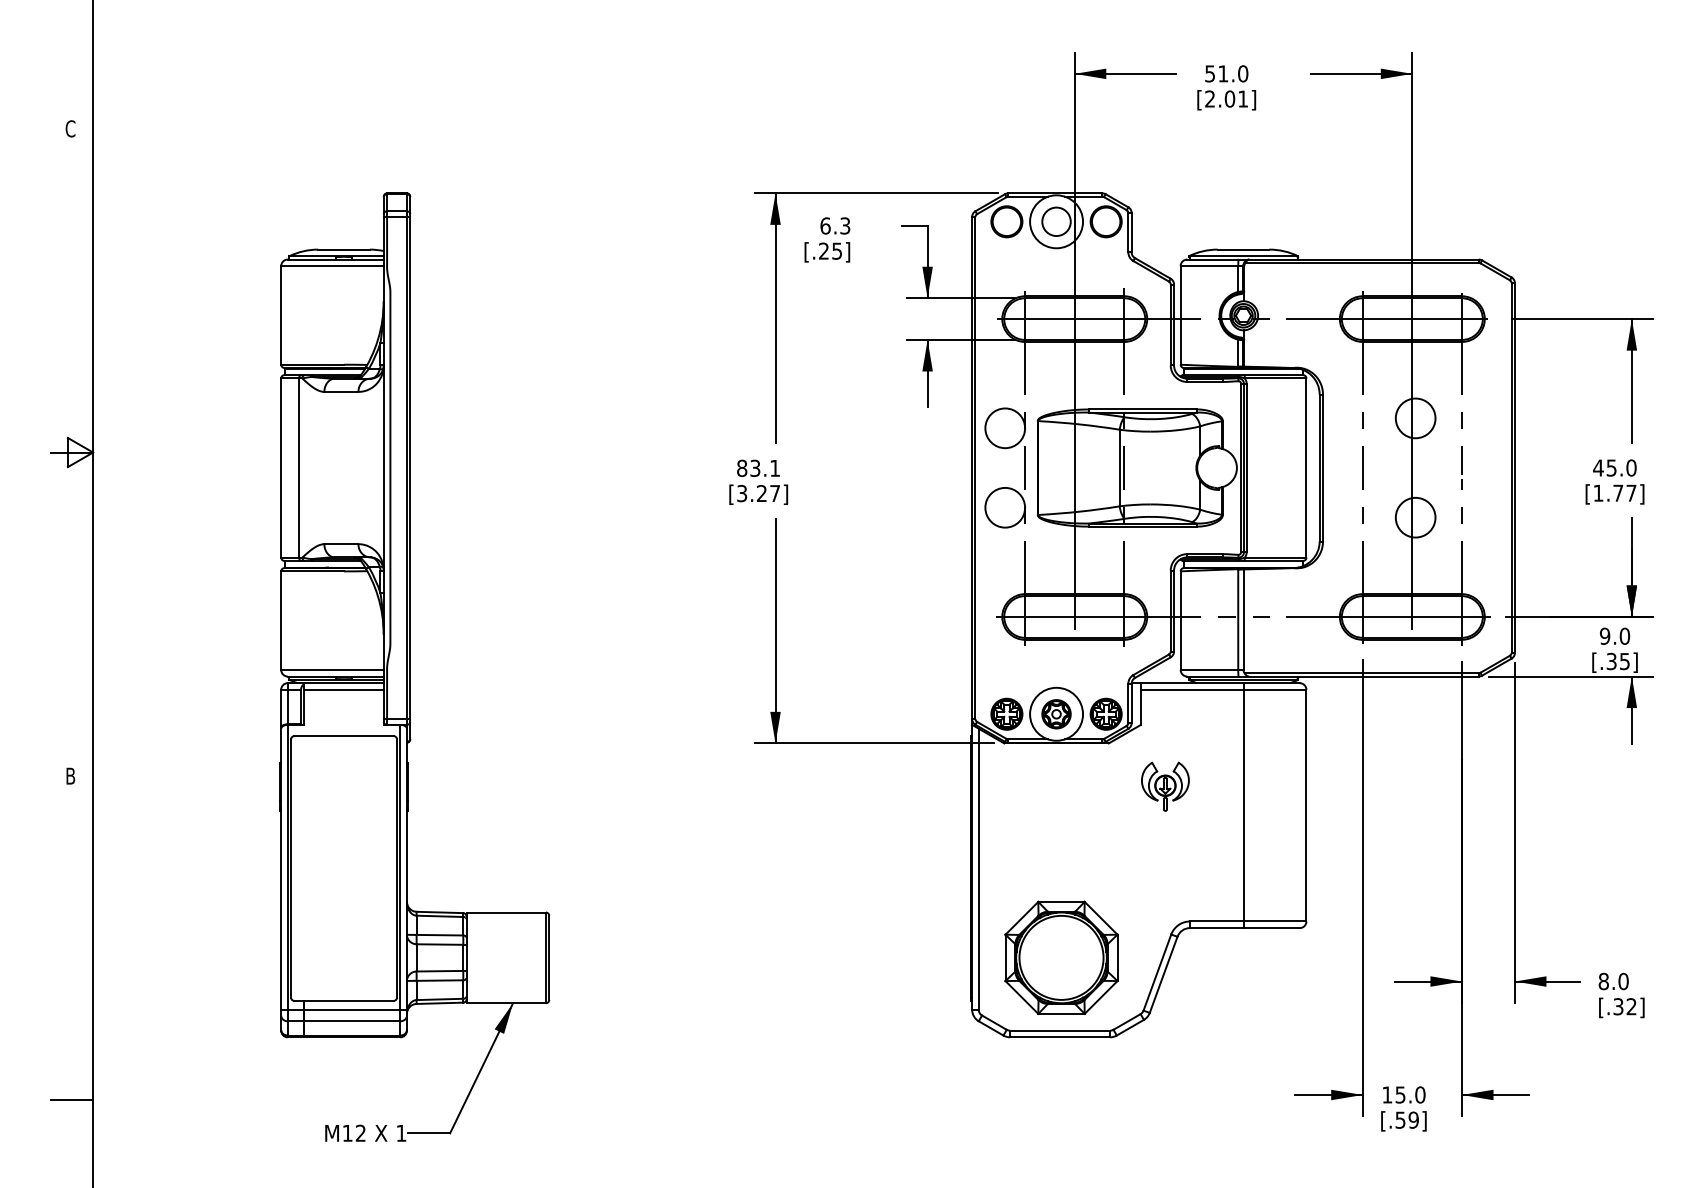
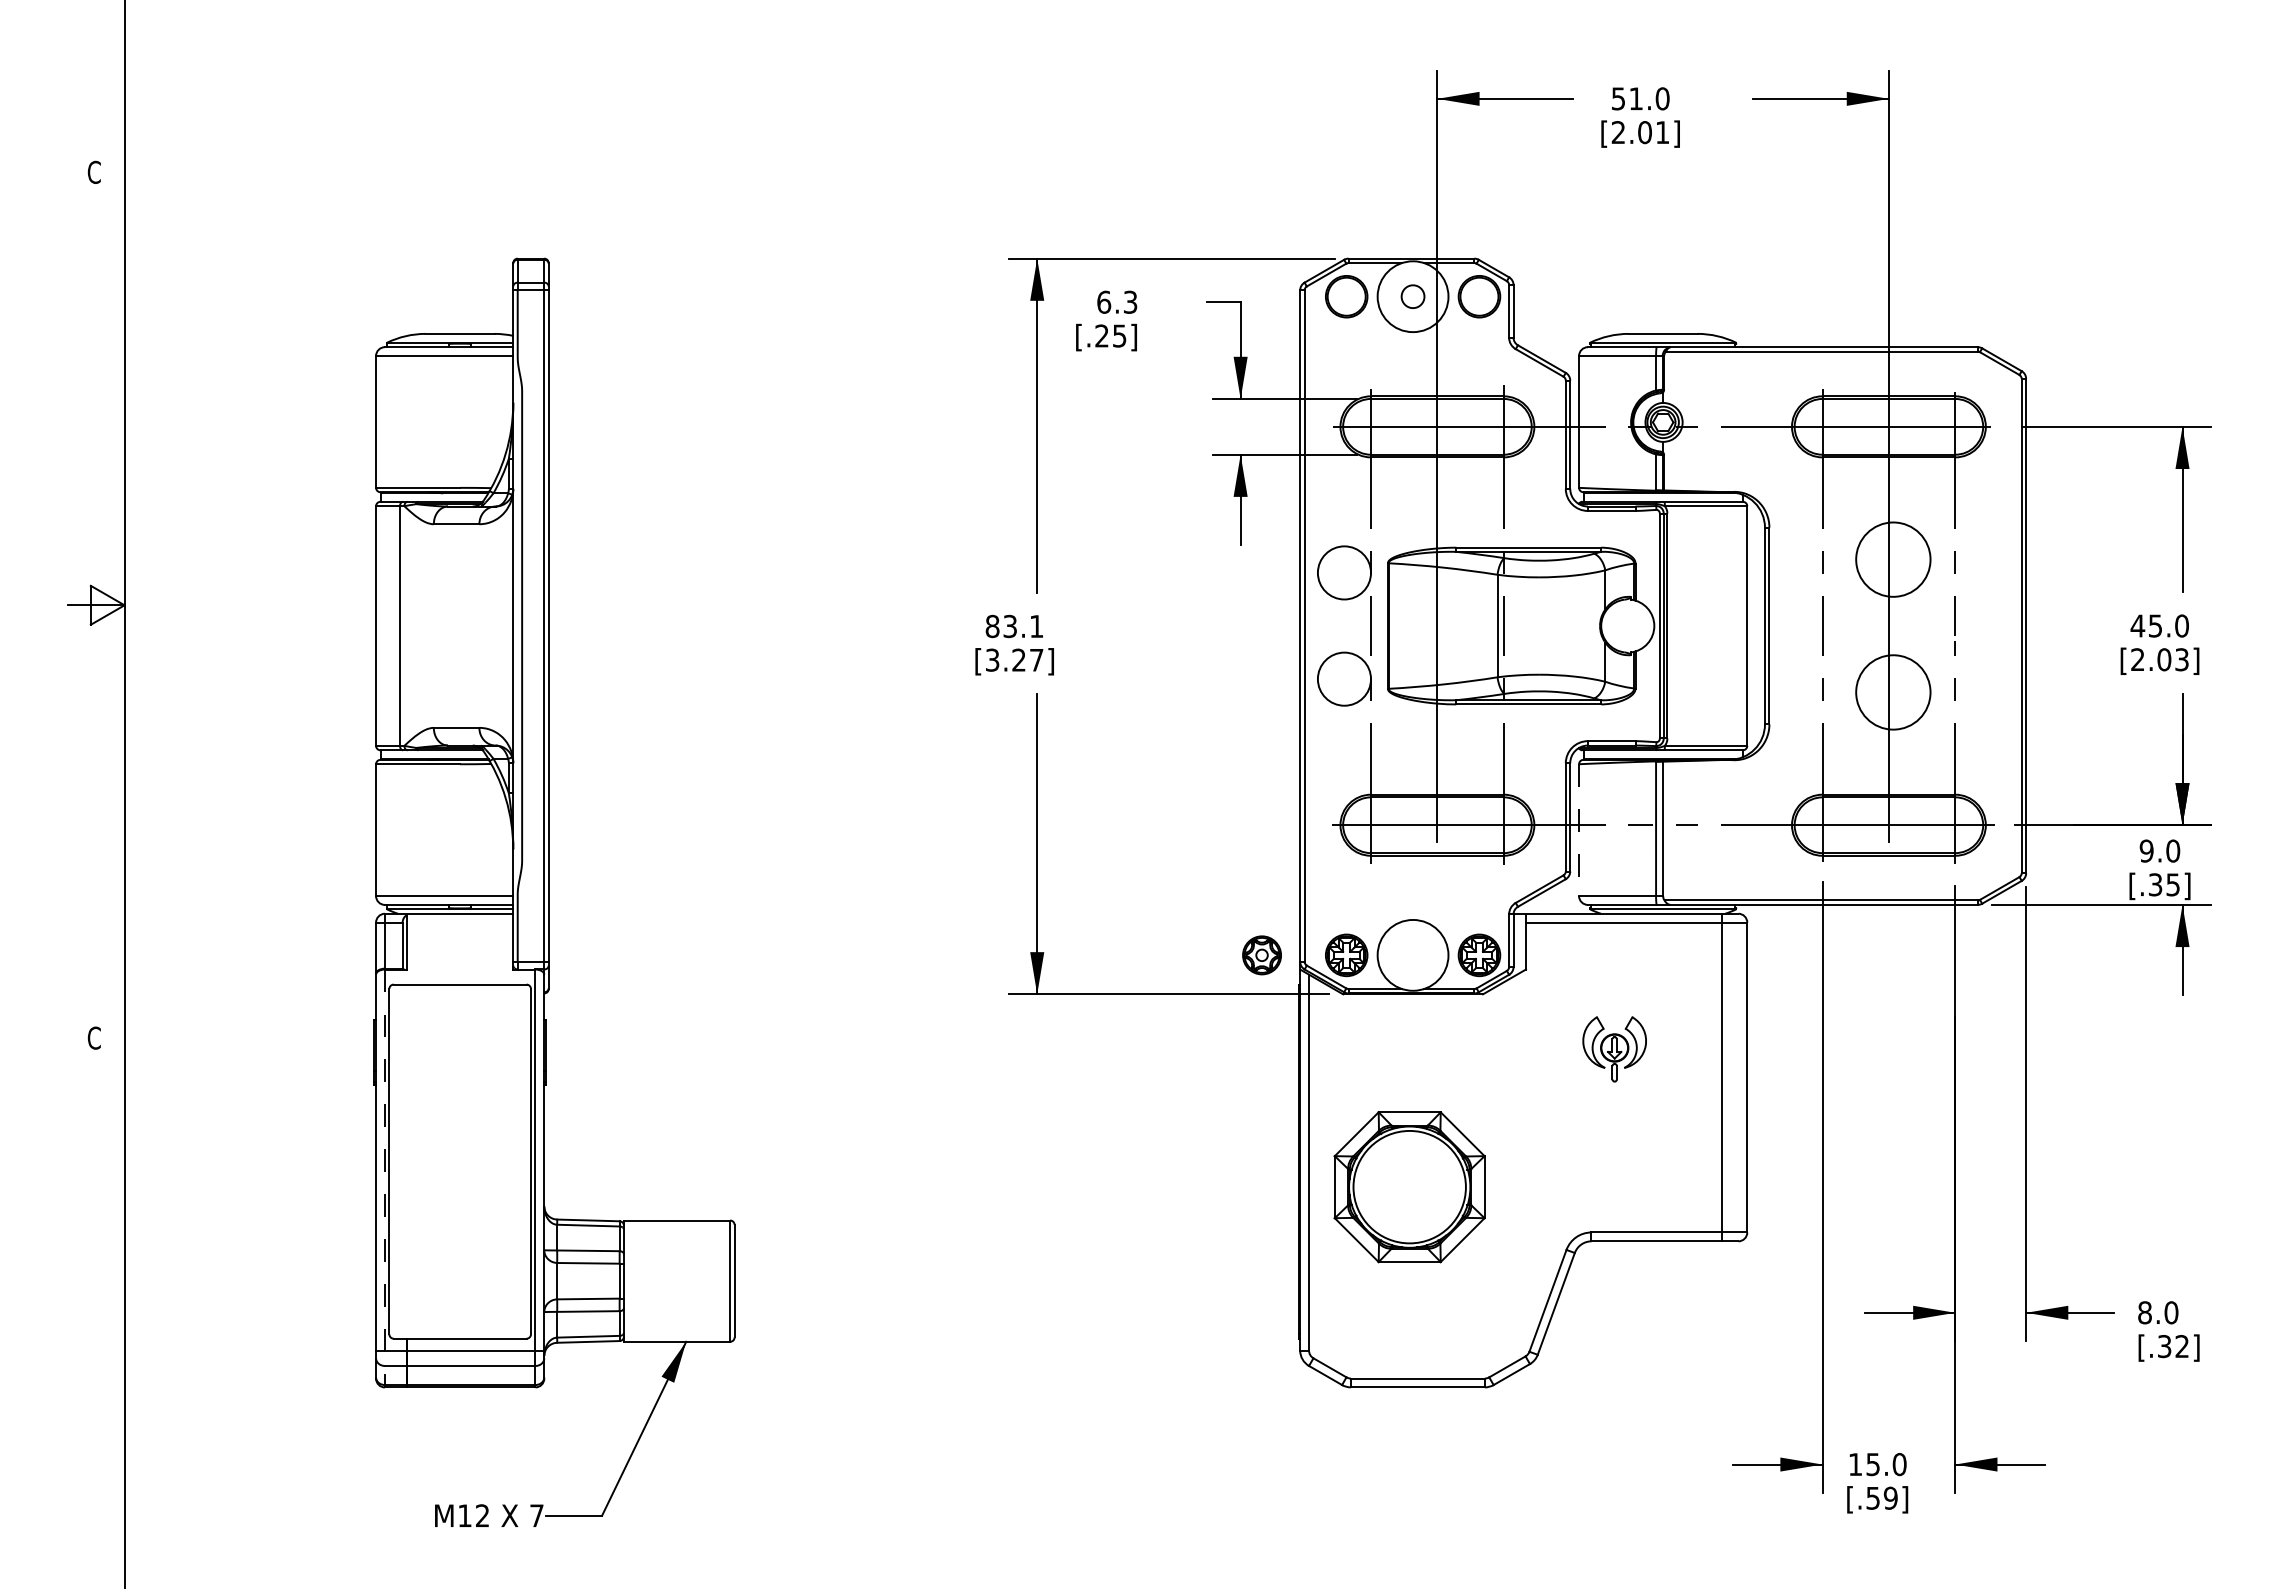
circle: (1056, 221) -> (1413, 296), size x0.6
circle: (1415, 418) -> (1892, 559), size x1.4
text: (1614, 493) -> (2159, 659), [1.77] -> [2.03]
circle: (1415, 517) -> (1892, 692), size x1.4
line: (1180, 620) -> (1579, 830), solid -> dashed
line: (344, 689) -> (460, 922), removed
part: (1056, 714) -> (1261, 955), moved
text: (69, 775) -> (93, 1037), B -> C
part: (1165, 786) -> (1614, 1049), moved
line: (1243, 805) -> (1722, 1077), moved
line: (287, 881) -> (384, 1178), solid -> dashed
part: (1061, 958) -> (1409, 1187), moved
line: (72, 1100) -> (96, 1471), removed
text: (401, 1133) -> (536, 1515), 1 -> 7

